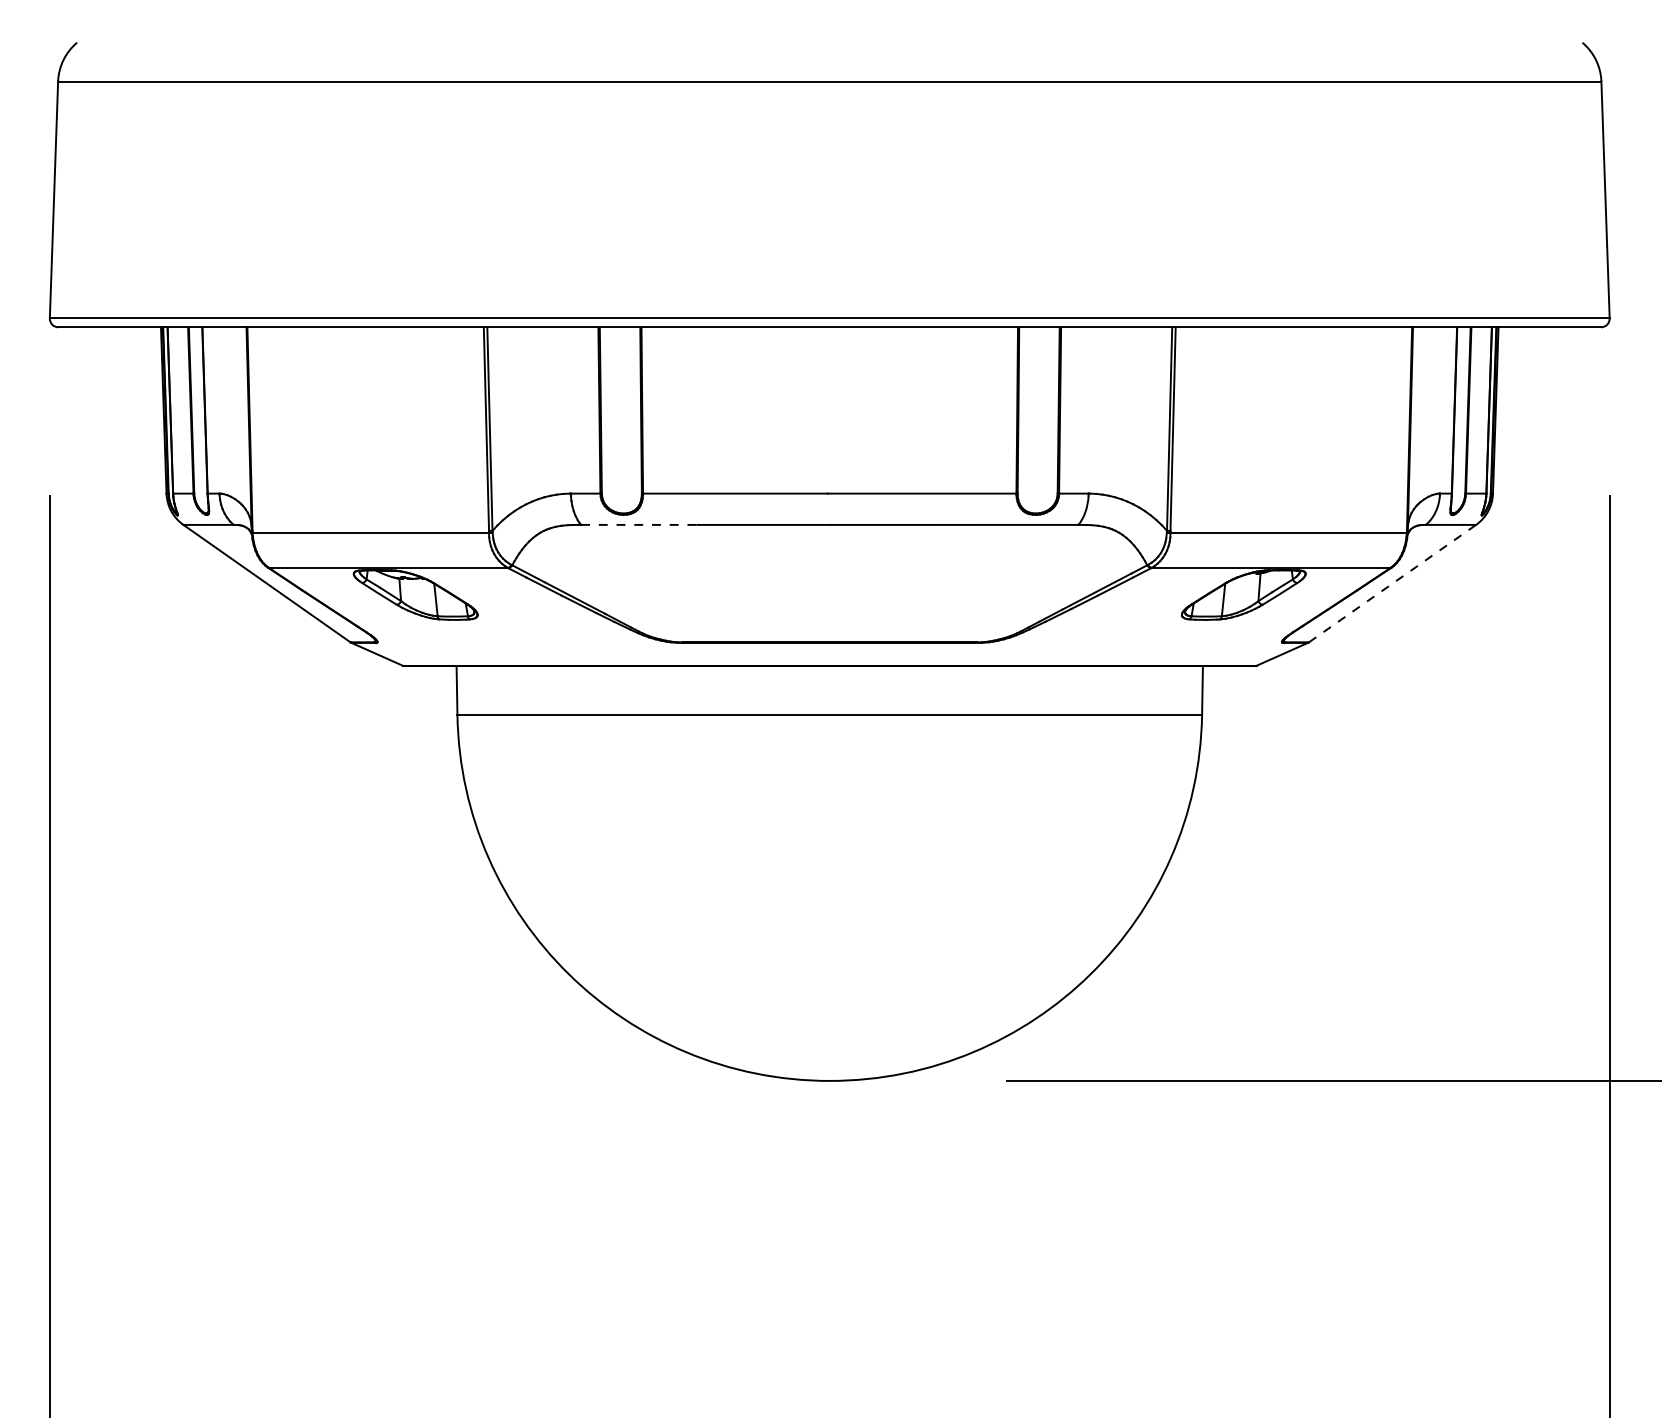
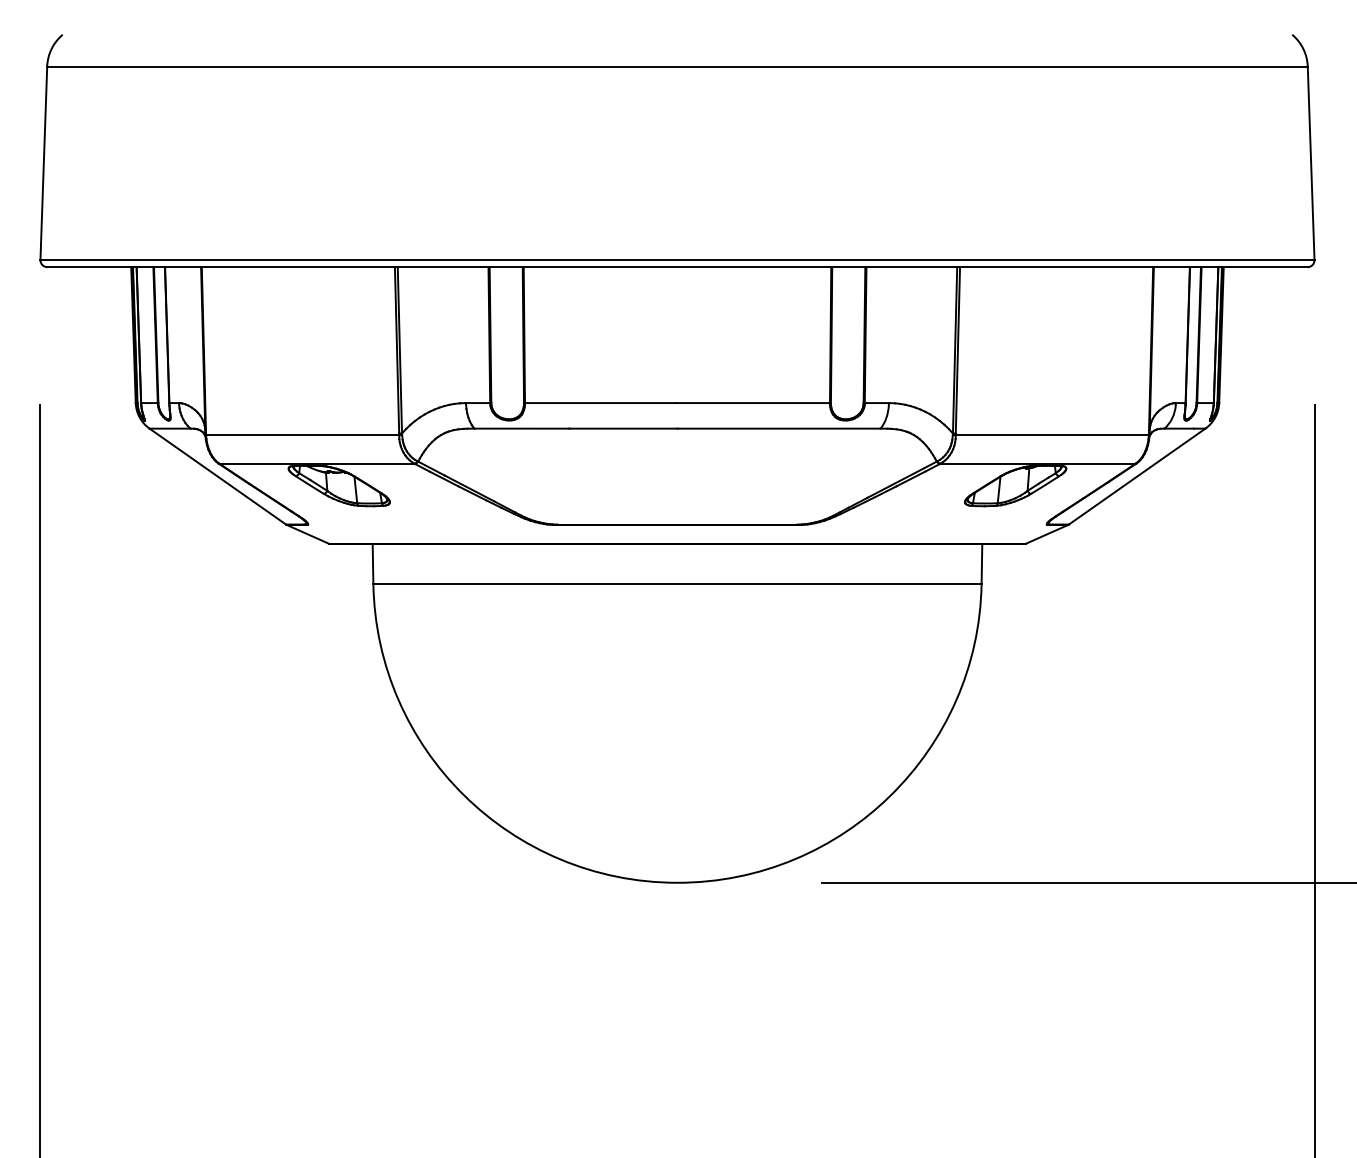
line: (639, 524) -> (522, 428), dashed -> solid
line: (1392, 583) -> (1137, 476), dashed -> solid

